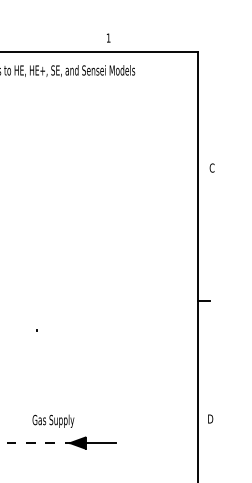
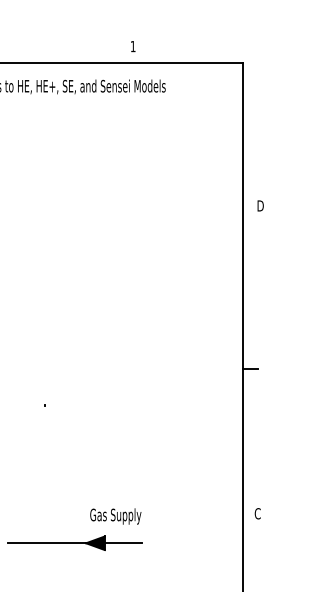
text: (212, 167) -> (260, 205), C -> D
text: (210, 418) -> (258, 513), D -> C
text: (53, 420) -> (115, 515), moved
line: (38, 443) -> (47, 543), dashed -> solid

